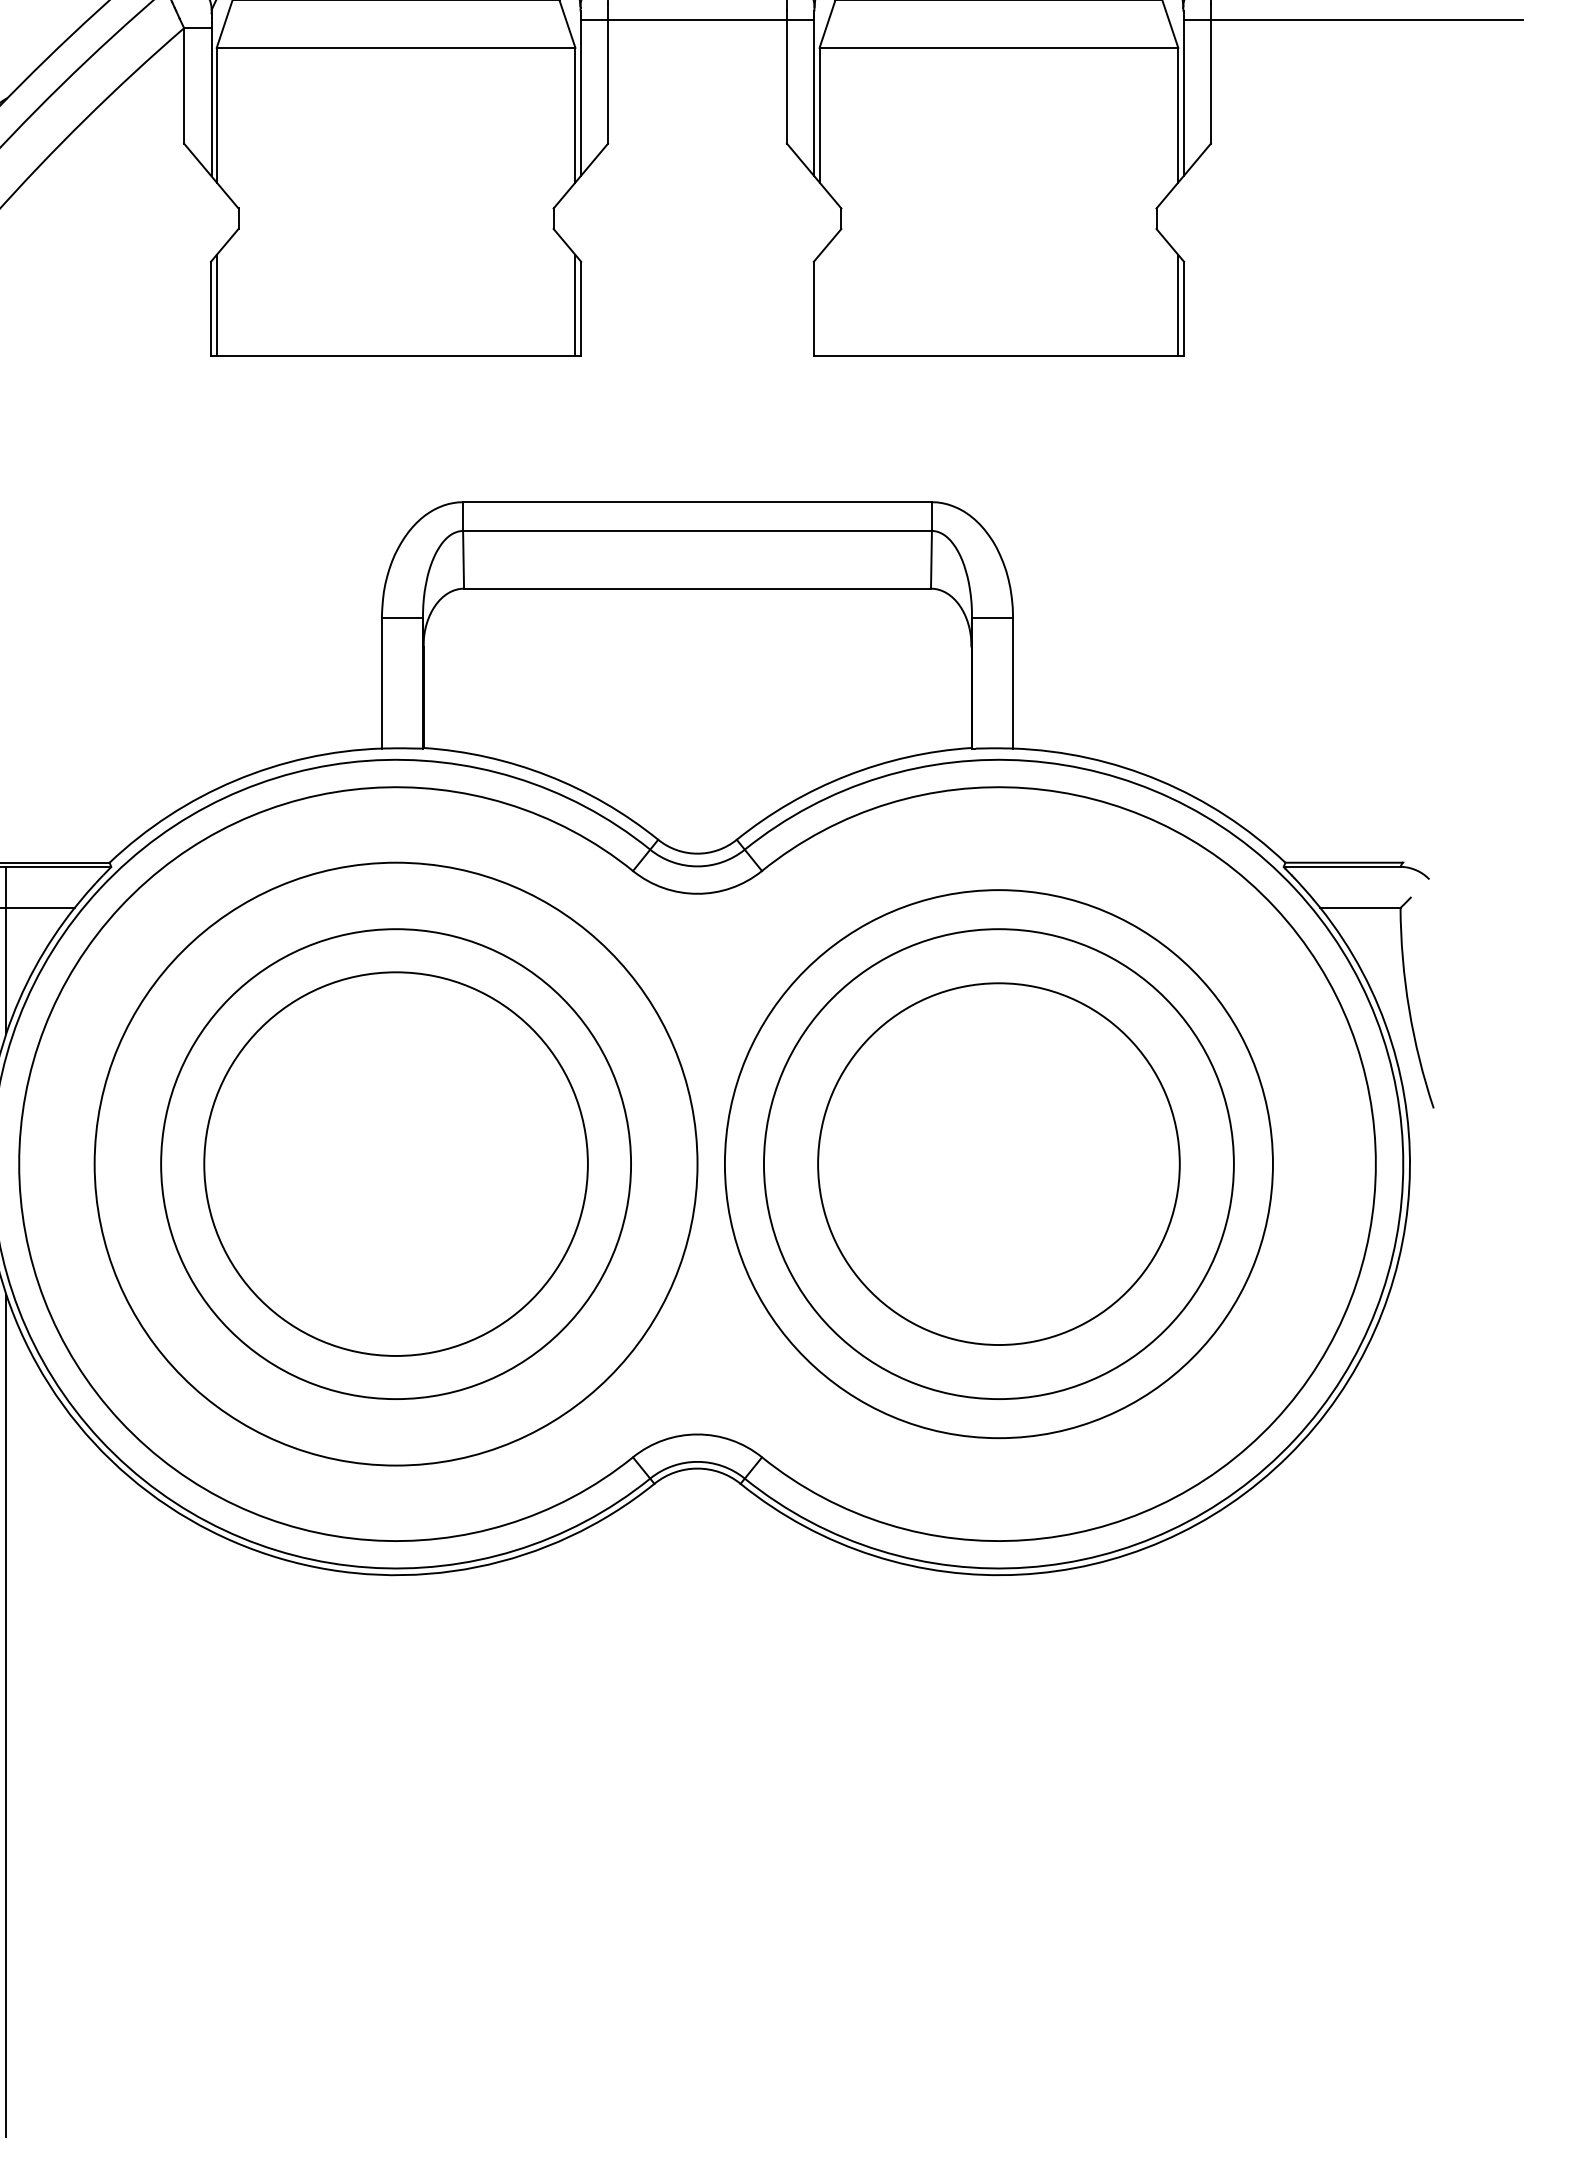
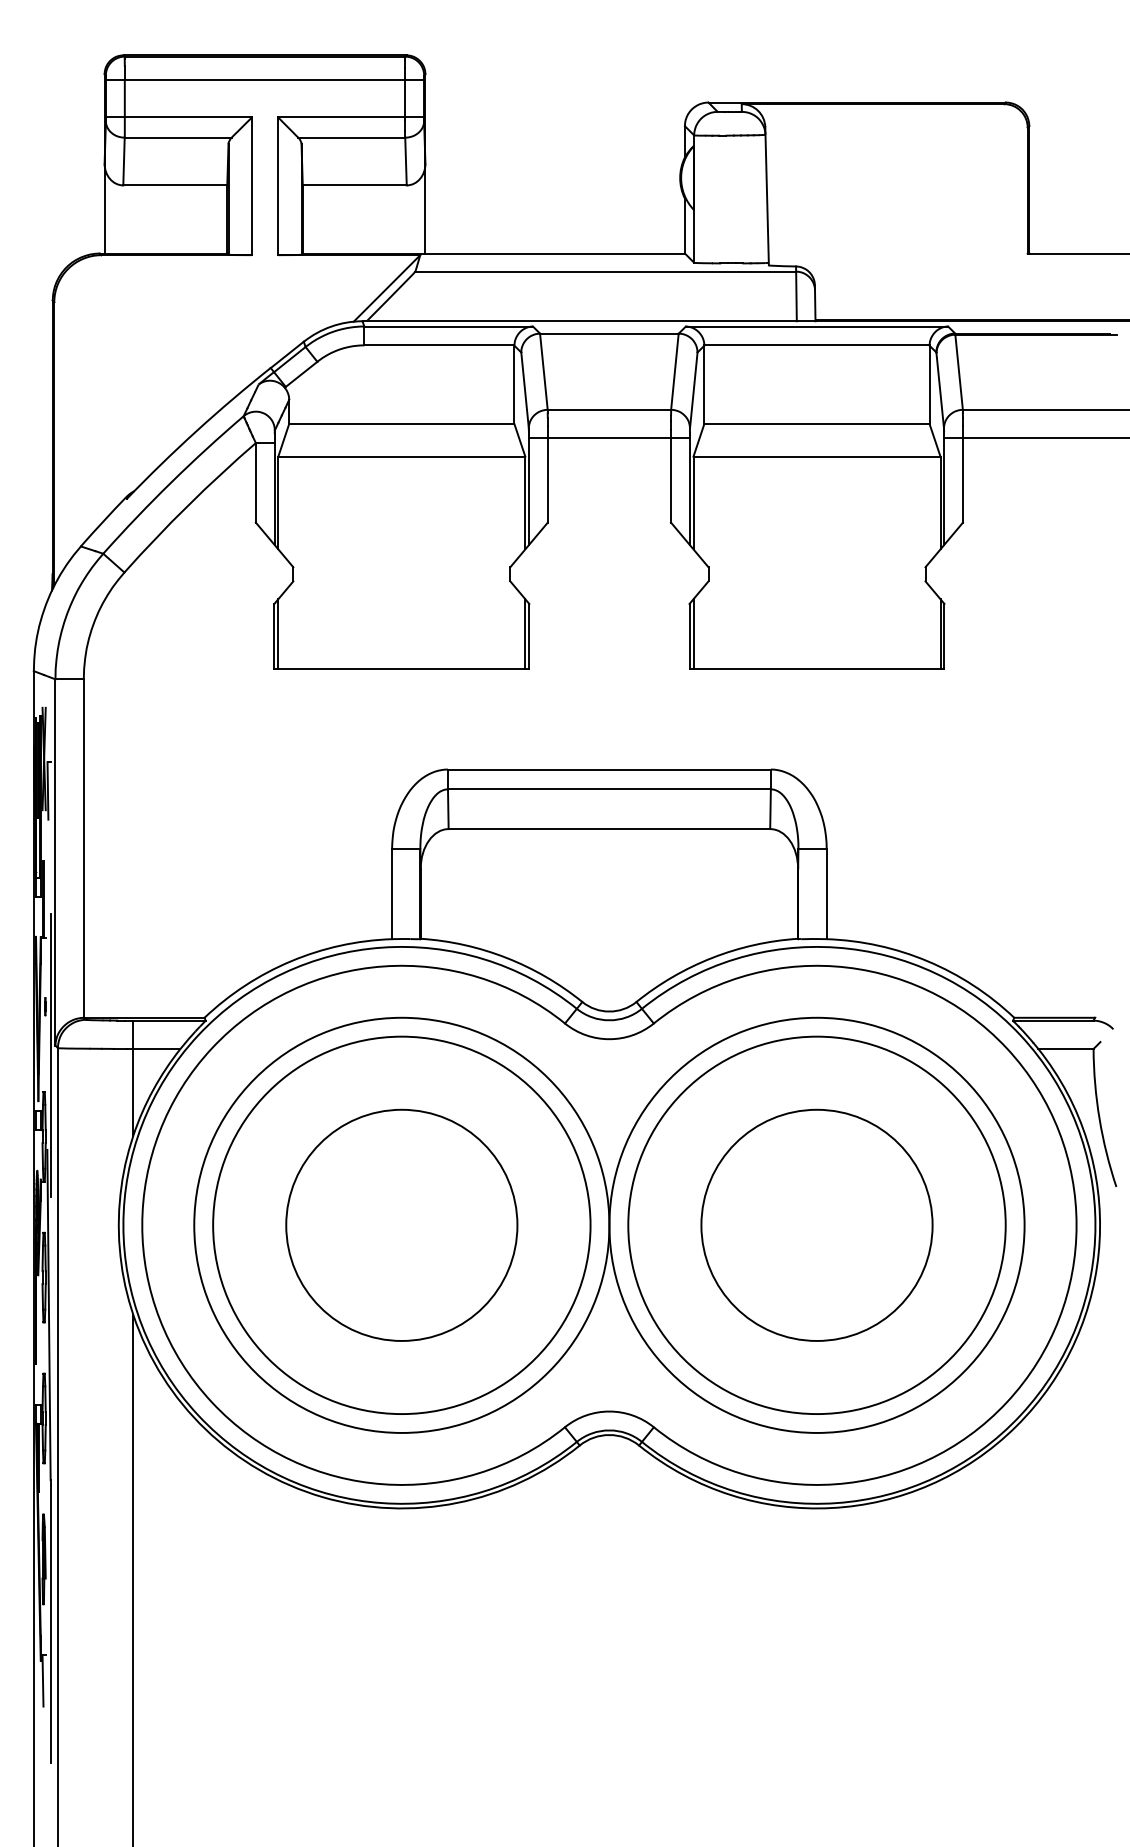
line: (819, 304) -> (693, 633), added
circle: (395, 1162) -> (401, 1224), size x0.71
circle: (998, 1162) -> (816, 1224), size x0.71
circle: (998, 1162) -> (816, 1224), size x1.67
circle: (395, 1164) -> (401, 1225), size x1.43

